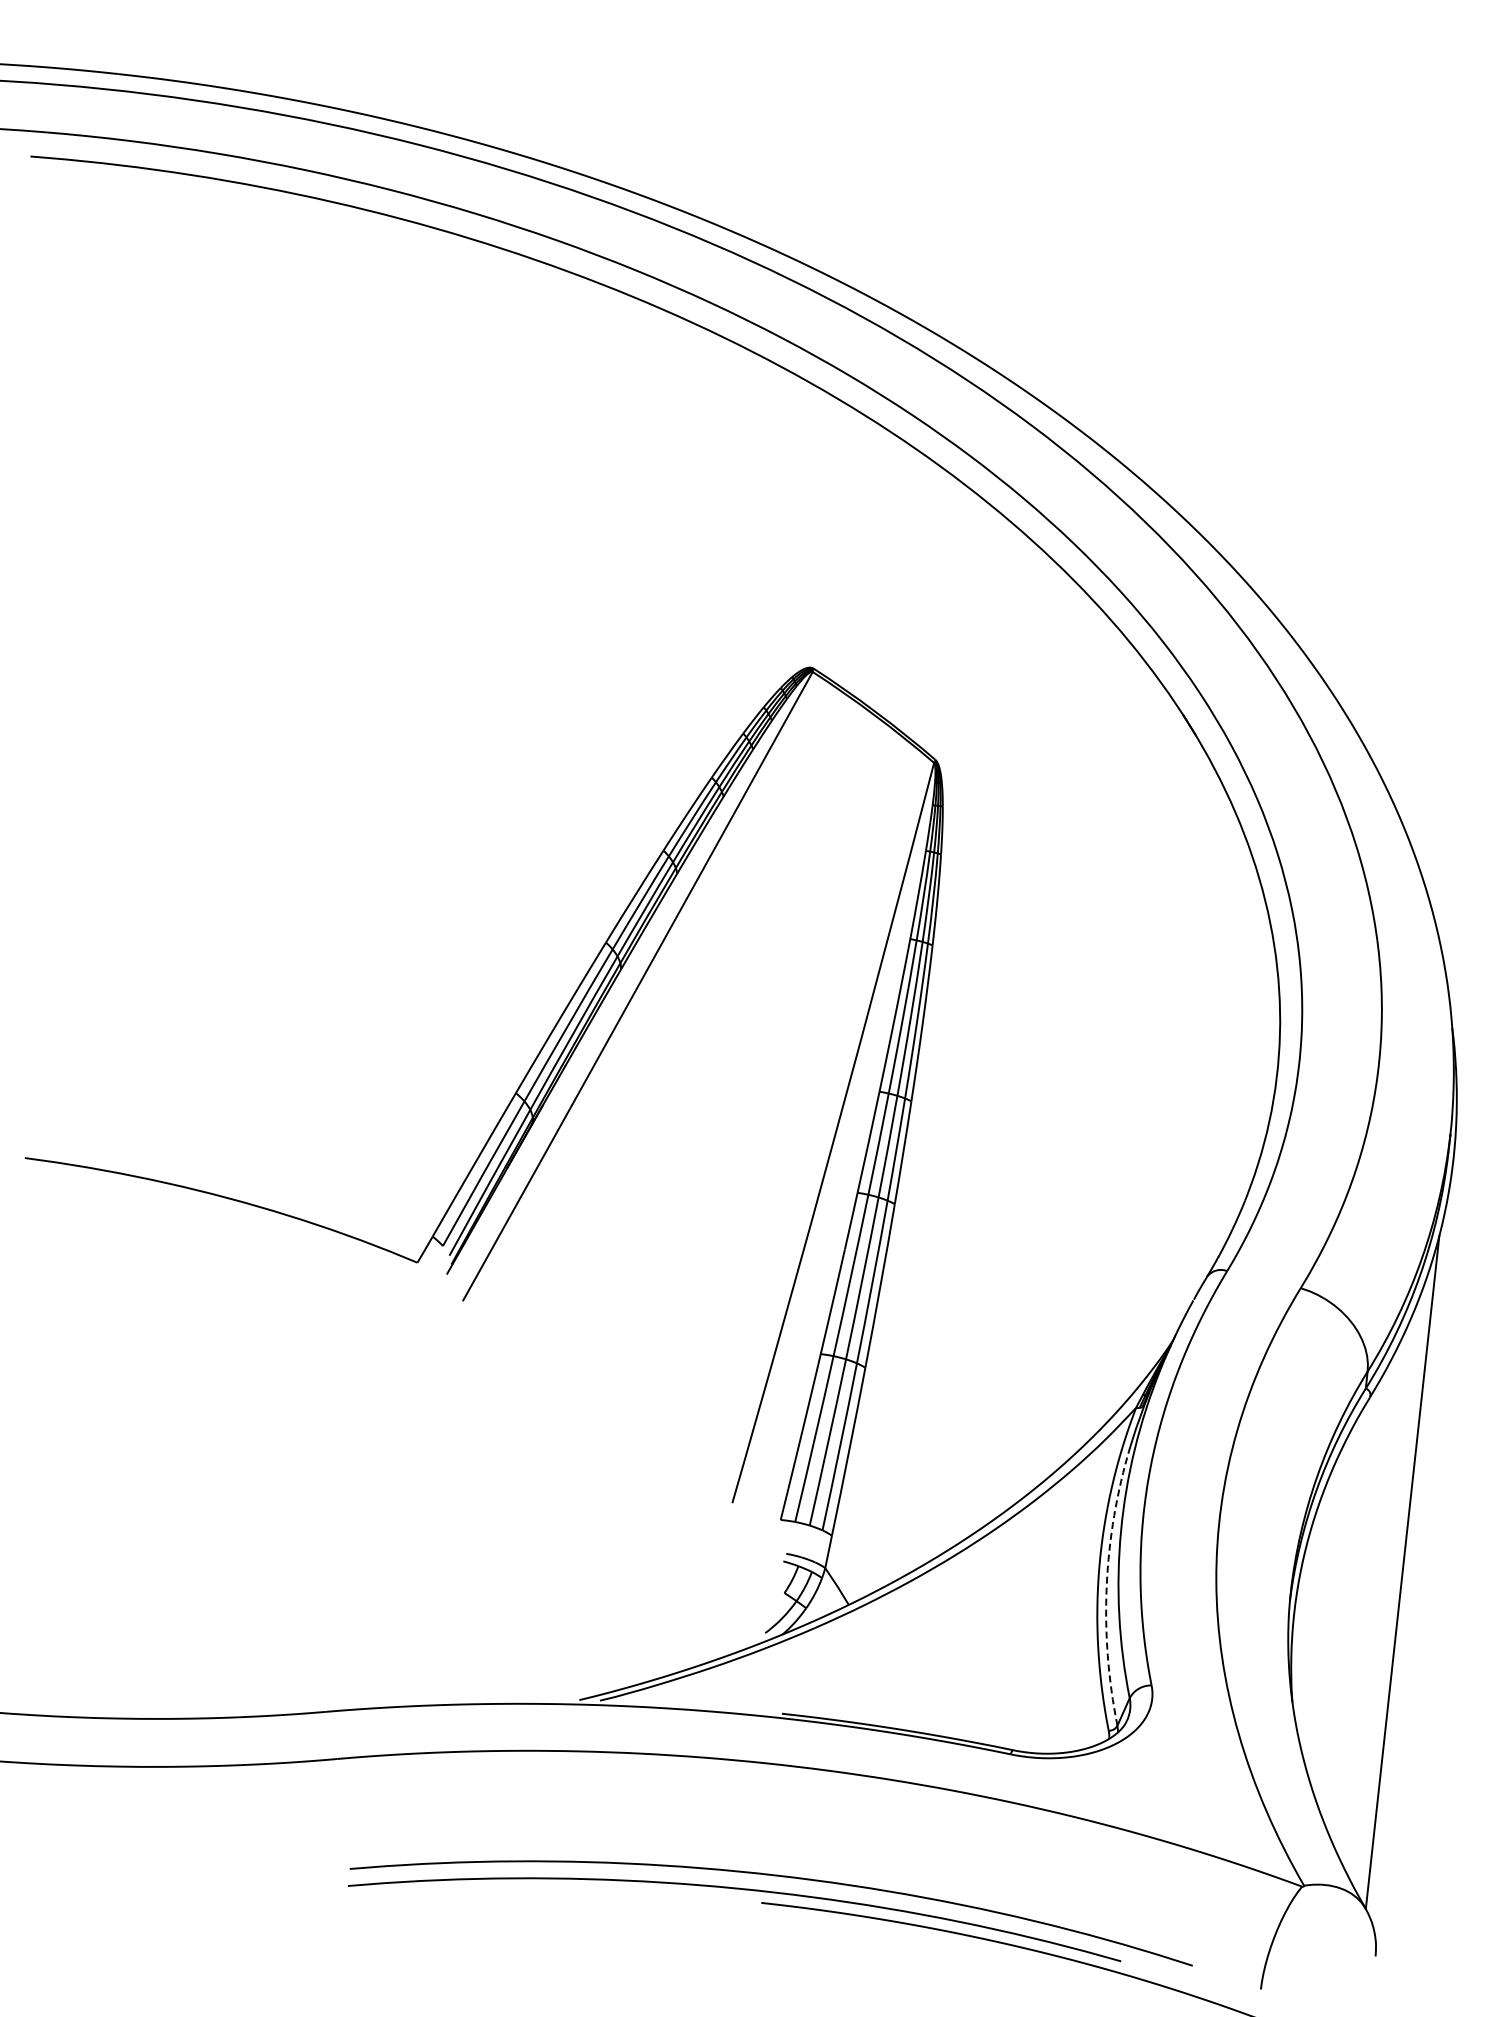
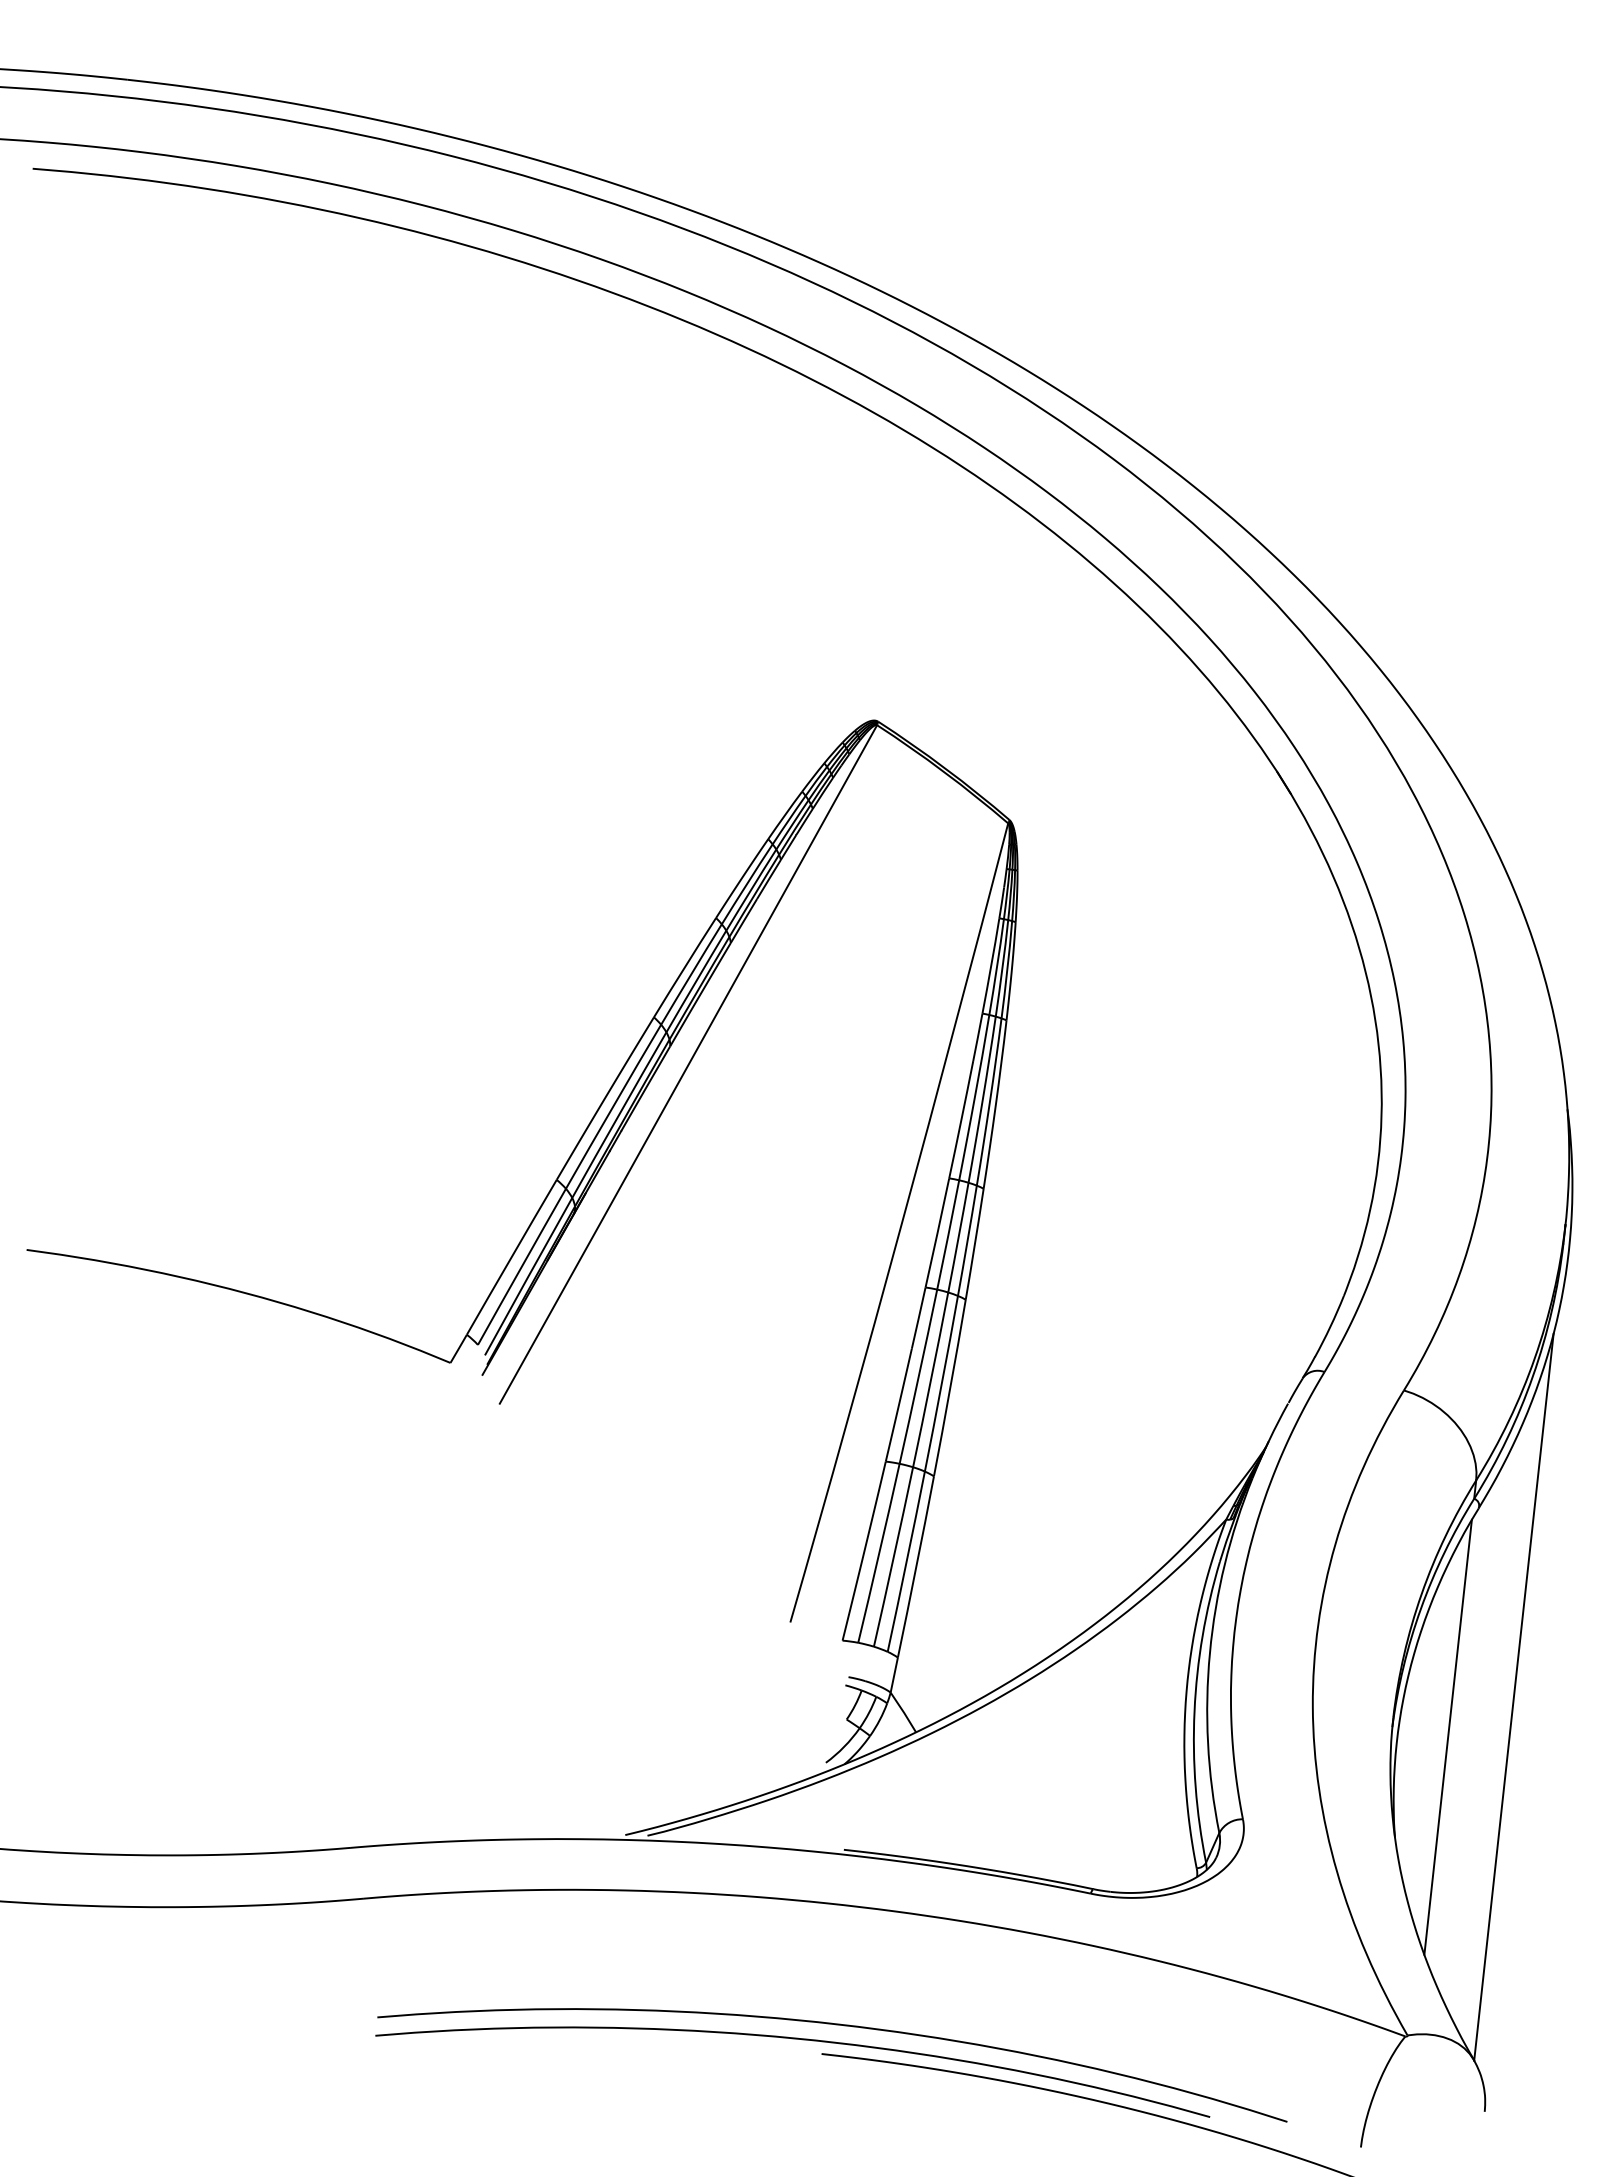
arc: (1106, 1585) -> (1194, 1711), dashed -> solid
line: (1341, 1609) -> (1447, 1737), added

